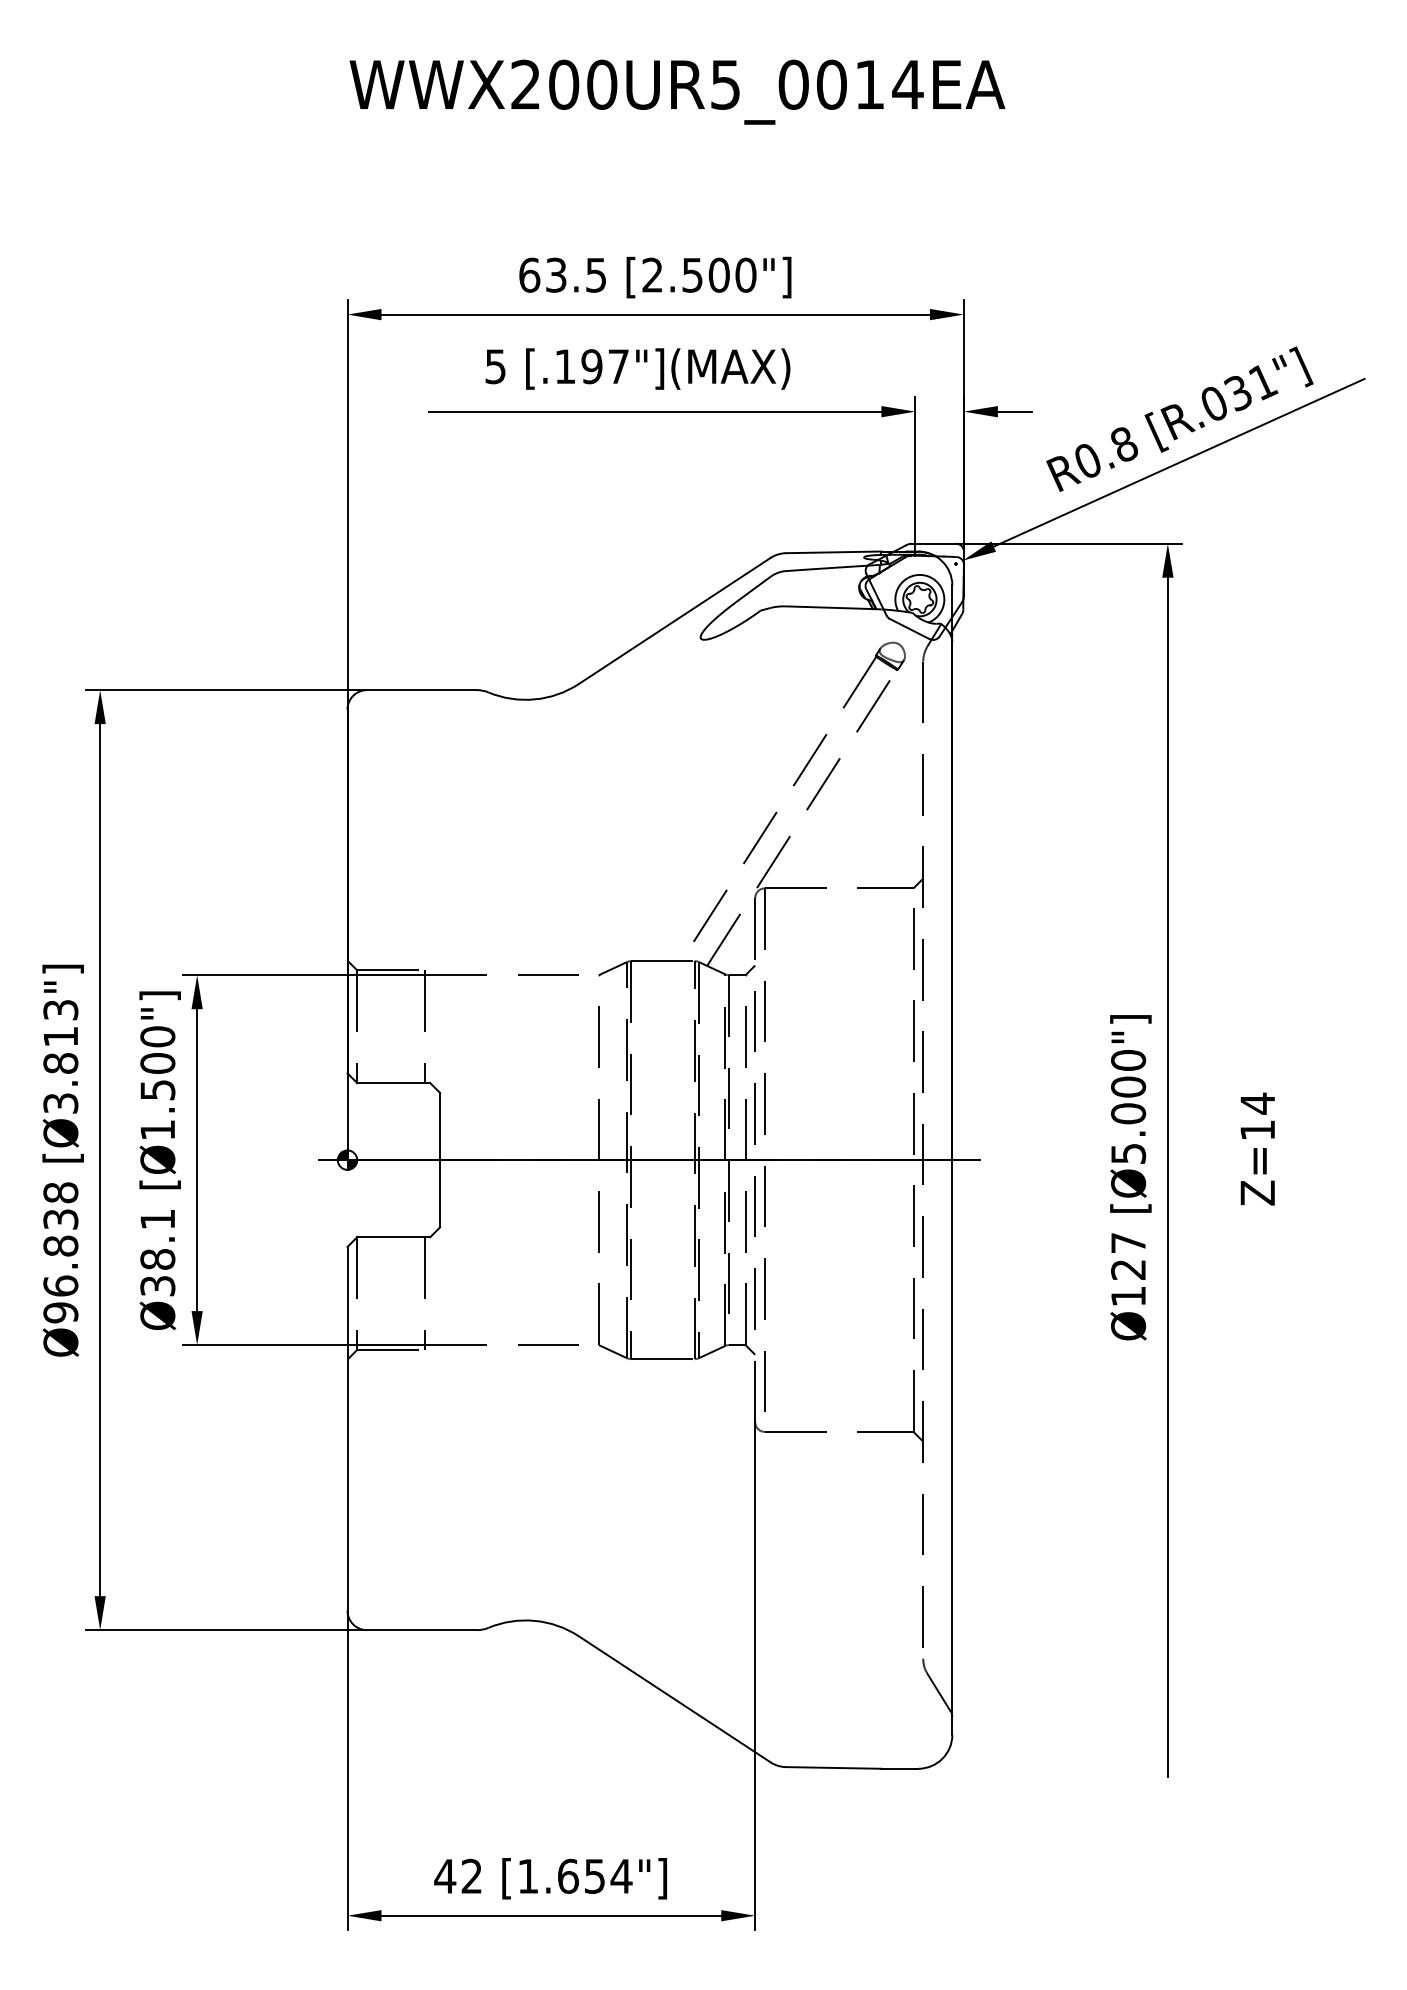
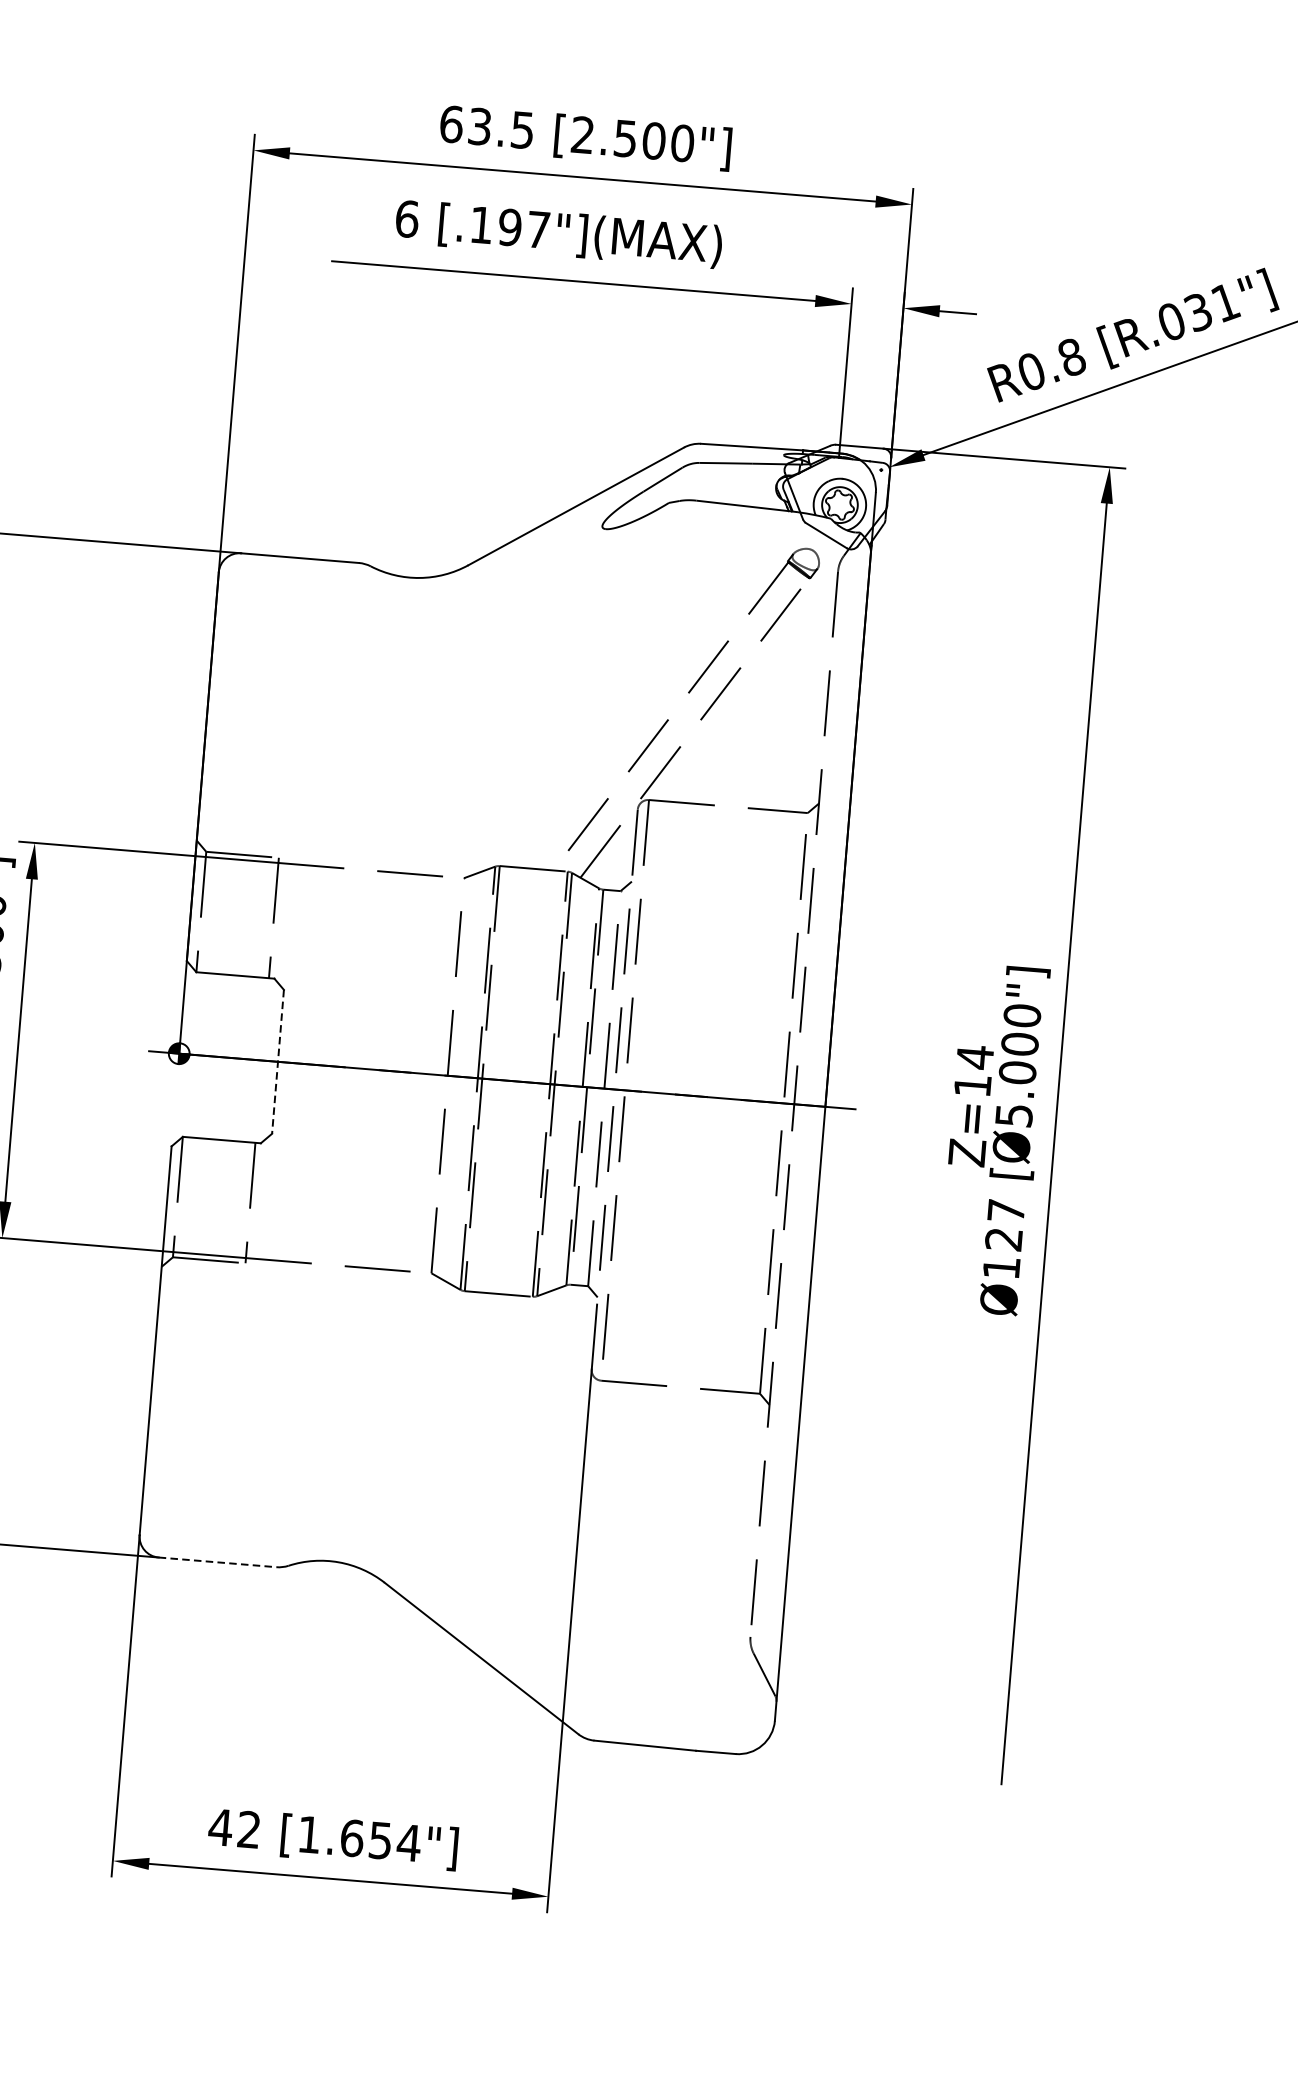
text: (495, 366) -> (407, 218), 5 -> 6
text: (1257, 1148) -> (970, 1105), moved
line: (439, 1160) -> (277, 1062), solid -> dashed
line: (422, 1630) -> (218, 1562), solid -> dashed

